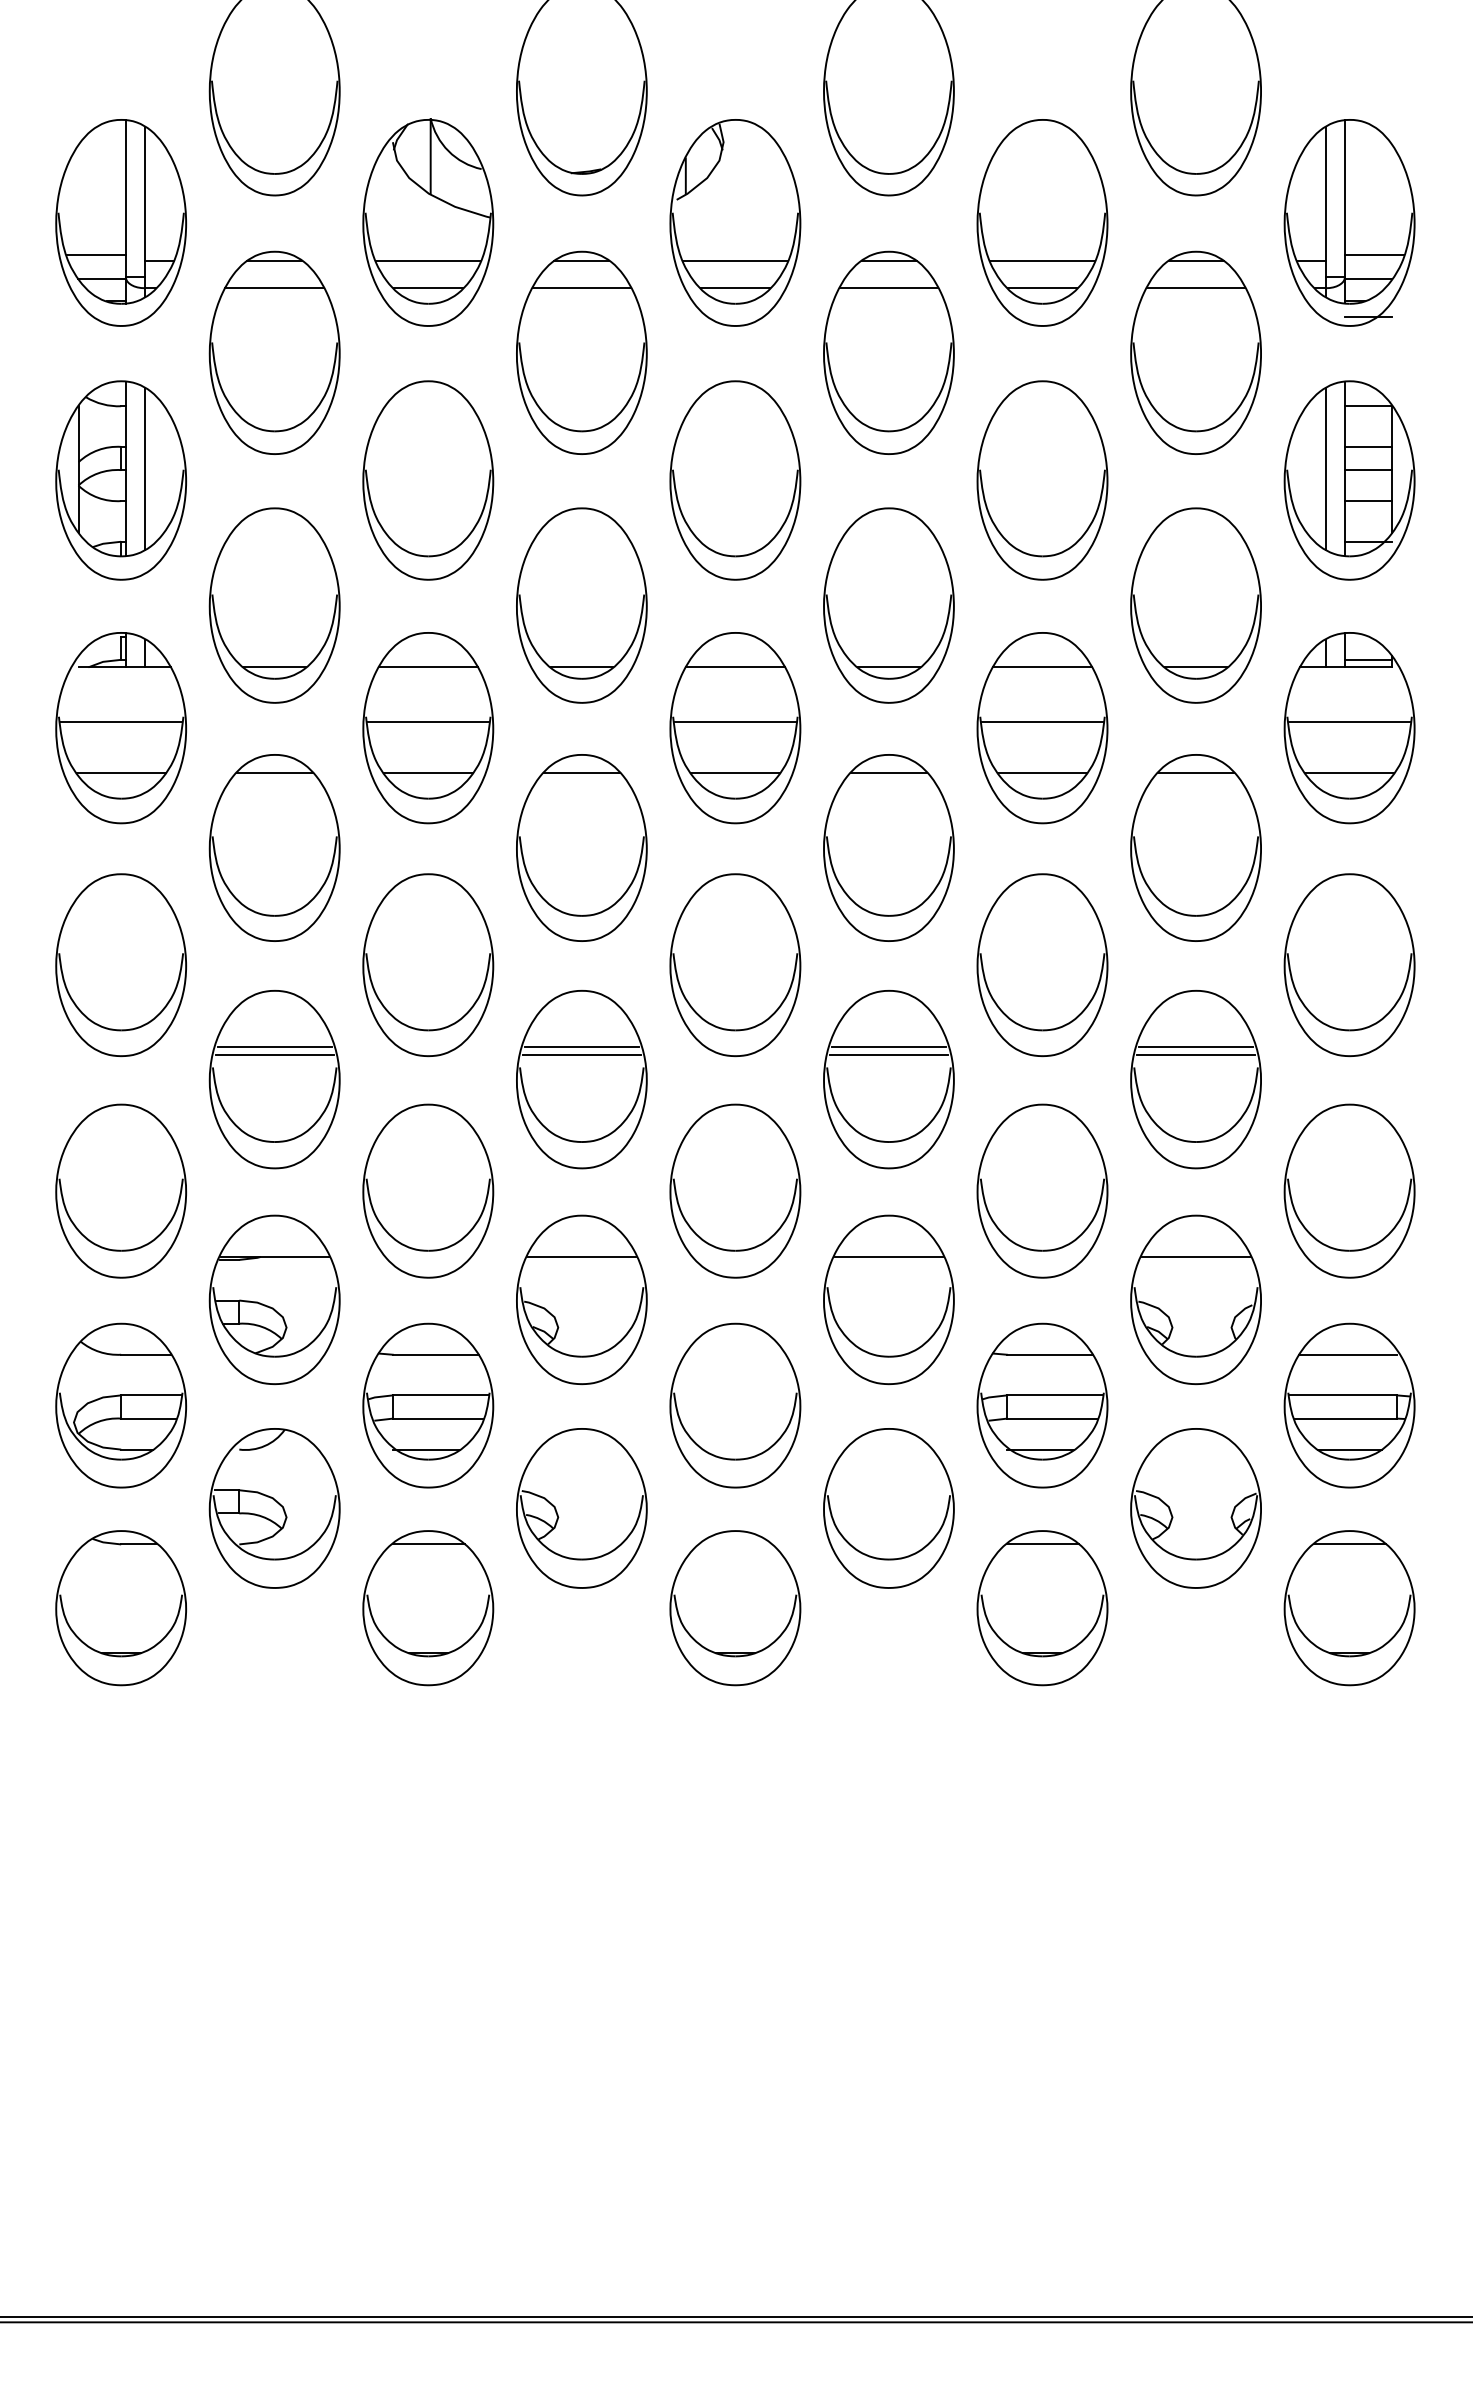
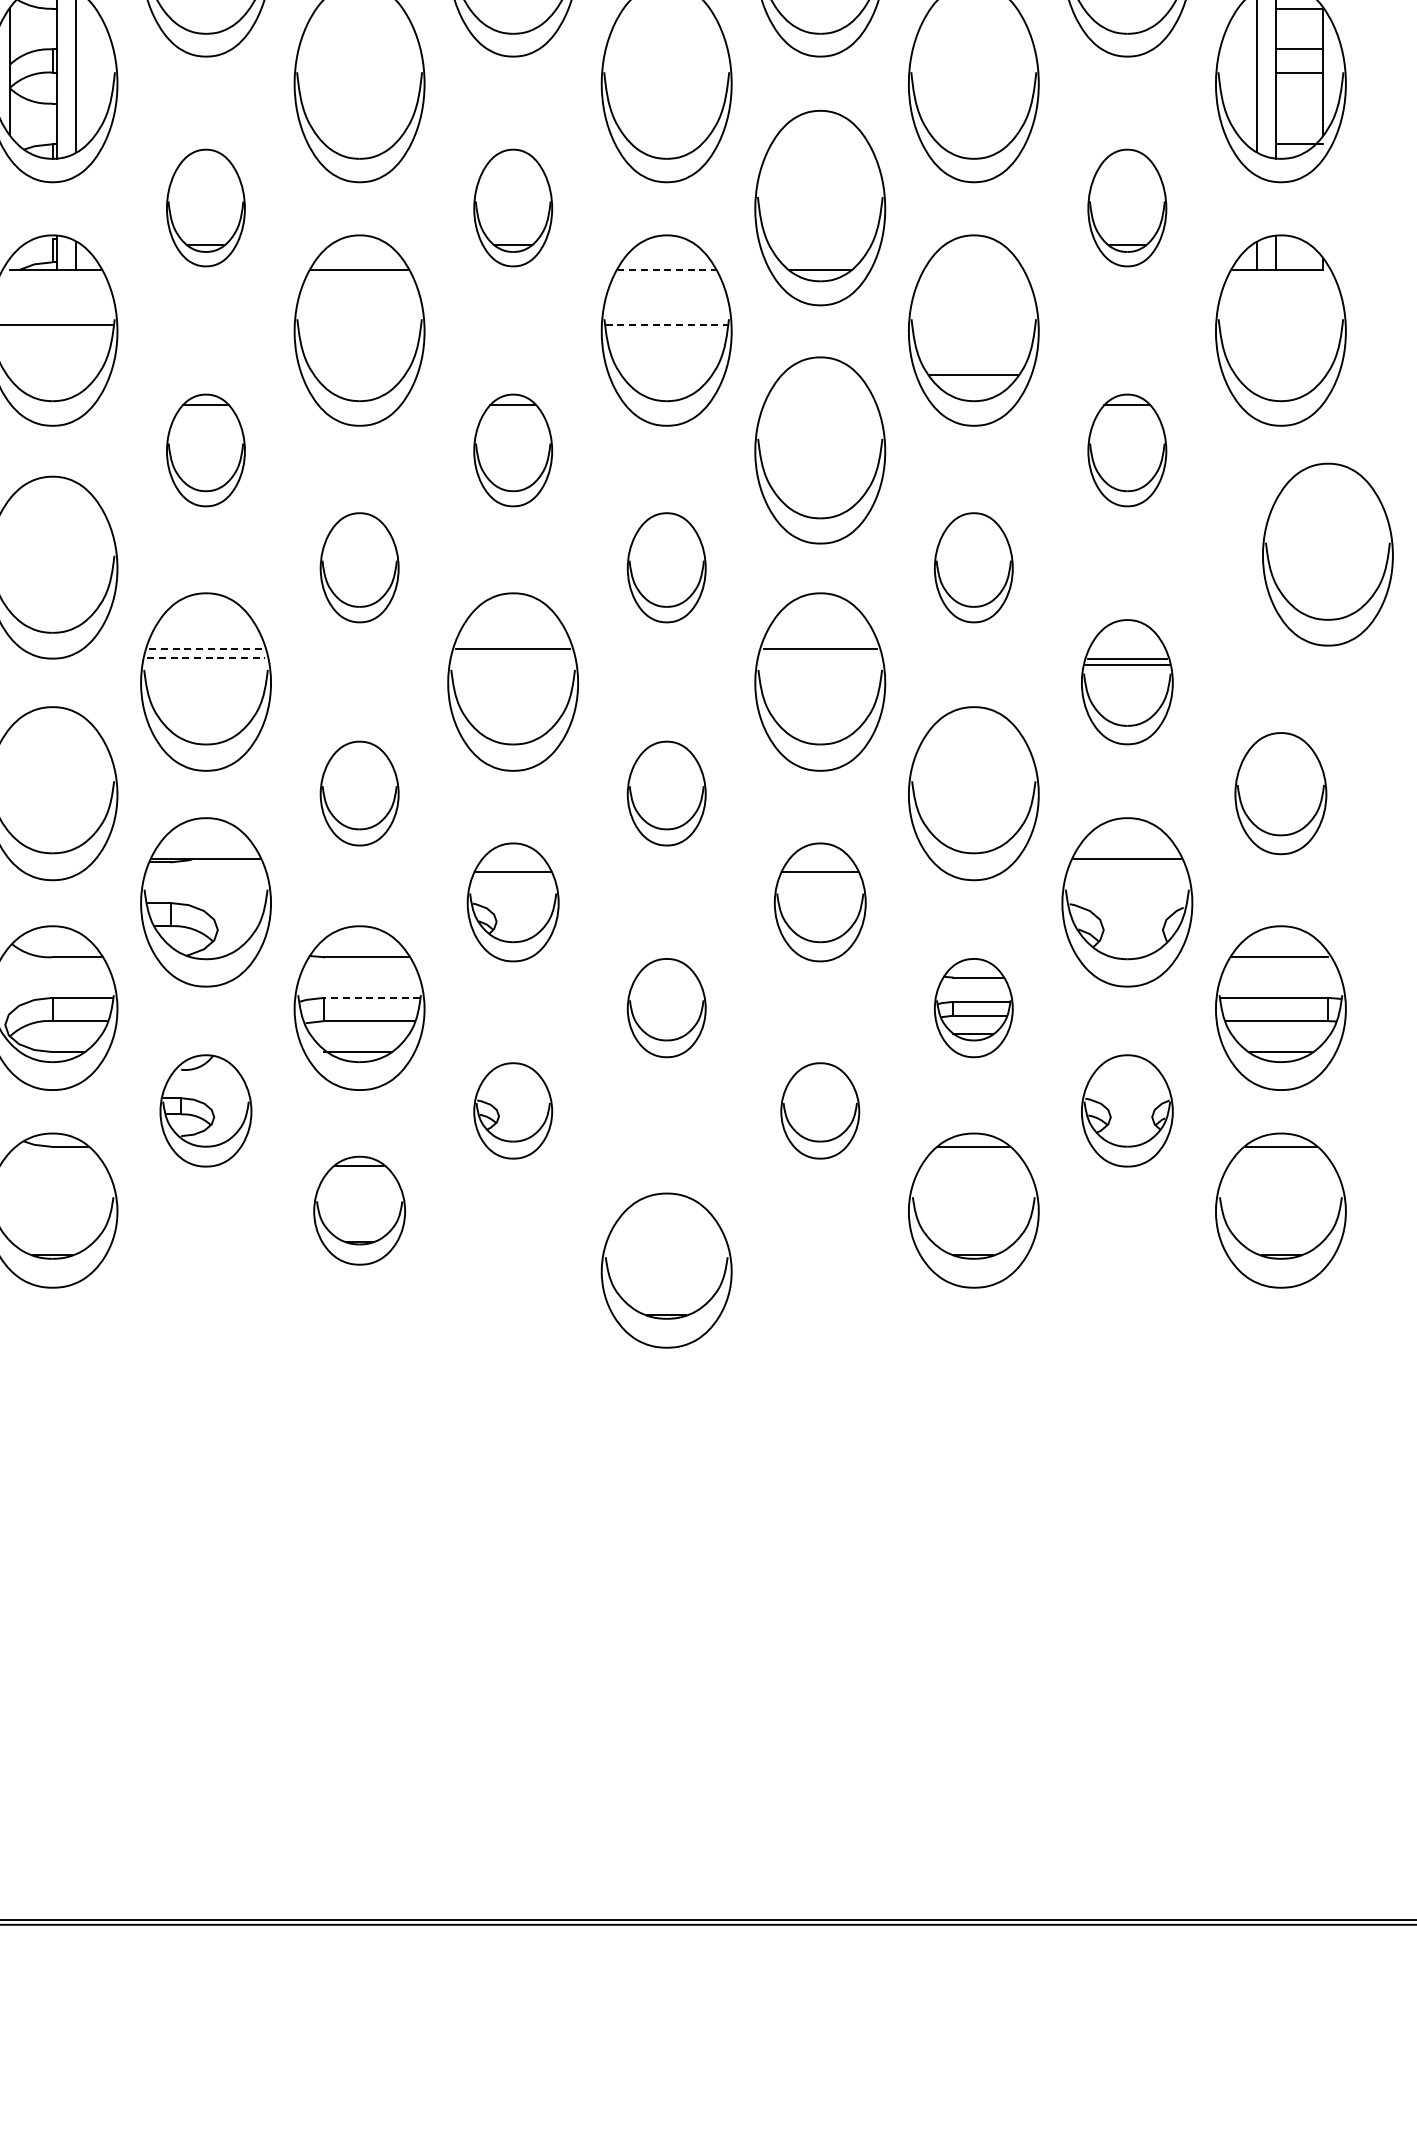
line: (1368, 501) -> (1299, 103), removed
part: (274, 605) -> (205, 207), size x0.6
part: (581, 605) -> (512, 207), size x0.6
part: (1195, 605) -> (1126, 207), size x0.6
line: (1368, 659) -> (1299, 261), removed
line: (735, 667) -> (666, 269), solid -> dashed
line: (1042, 667) -> (973, 269), removed
line: (428, 722) -> (359, 324), removed
line: (735, 722) -> (666, 324), solid -> dashed
line: (1042, 722) -> (973, 324), removed
line: (1349, 722) -> (1280, 324), removed
line: (120, 772) -> (51, 374), removed
line: (427, 772) -> (358, 374), removed
line: (734, 772) -> (665, 374), removed
line: (888, 772) -> (819, 374), removed
line: (1349, 772) -> (1280, 374), removed
part: (274, 847) -> (205, 449), size x0.6
part: (581, 847) -> (512, 449), size x0.6
part: (1195, 847) -> (1126, 449), size x0.6
part: (428, 965) -> (359, 567), size x0.6
part: (735, 965) -> (666, 567), size x0.6
part: (1042, 965) -> (973, 567), size x0.6
part: (1349, 965) -> (1327, 554), moved
line: (274, 1046) -> (205, 648), solid -> dashed
line: (274, 1055) -> (205, 657), solid -> dashed
line: (581, 1055) -> (512, 657), removed
line: (888, 1055) -> (819, 657), removed
part: (1195, 1079) -> (1126, 681), size x0.7
part: (428, 1190) -> (359, 792), size x0.6
part: (735, 1190) -> (666, 792), size x0.6
part: (1349, 1190) -> (1280, 792), size x0.7
part: (581, 1299) -> (512, 901), size x0.7
part: (888, 1299) -> (819, 901), size x0.7
line: (440, 1395) -> (371, 997), solid -> dashed
part: (735, 1405) -> (666, 1007), size x0.6
part: (1042, 1405) -> (973, 1007), size x0.6
part: (274, 1508) -> (205, 1110), size x0.7
part: (581, 1508) -> (512, 1110), size x0.6
part: (888, 1508) -> (819, 1110), size x0.6
part: (1195, 1508) -> (1126, 1110), size x0.7
part: (428, 1608) -> (359, 1210), size x0.7
part: (735, 1608) -> (666, 1270), moved

